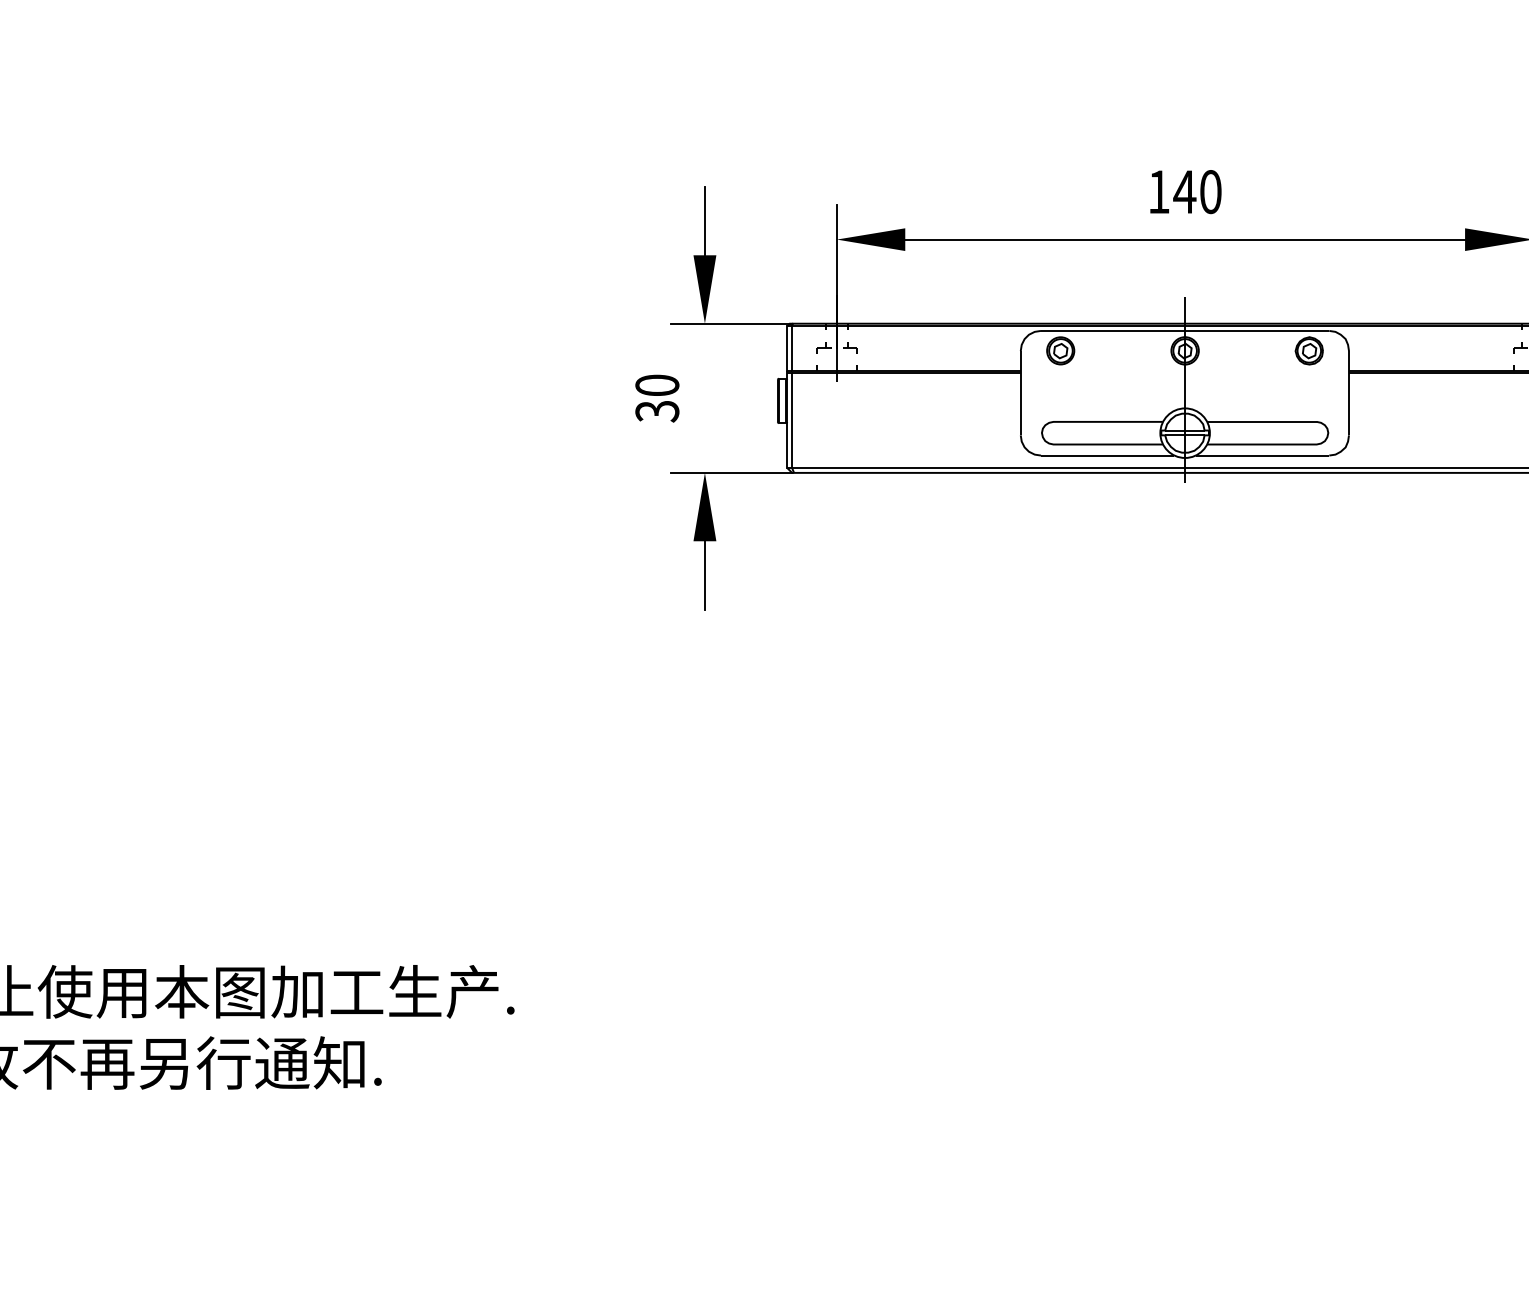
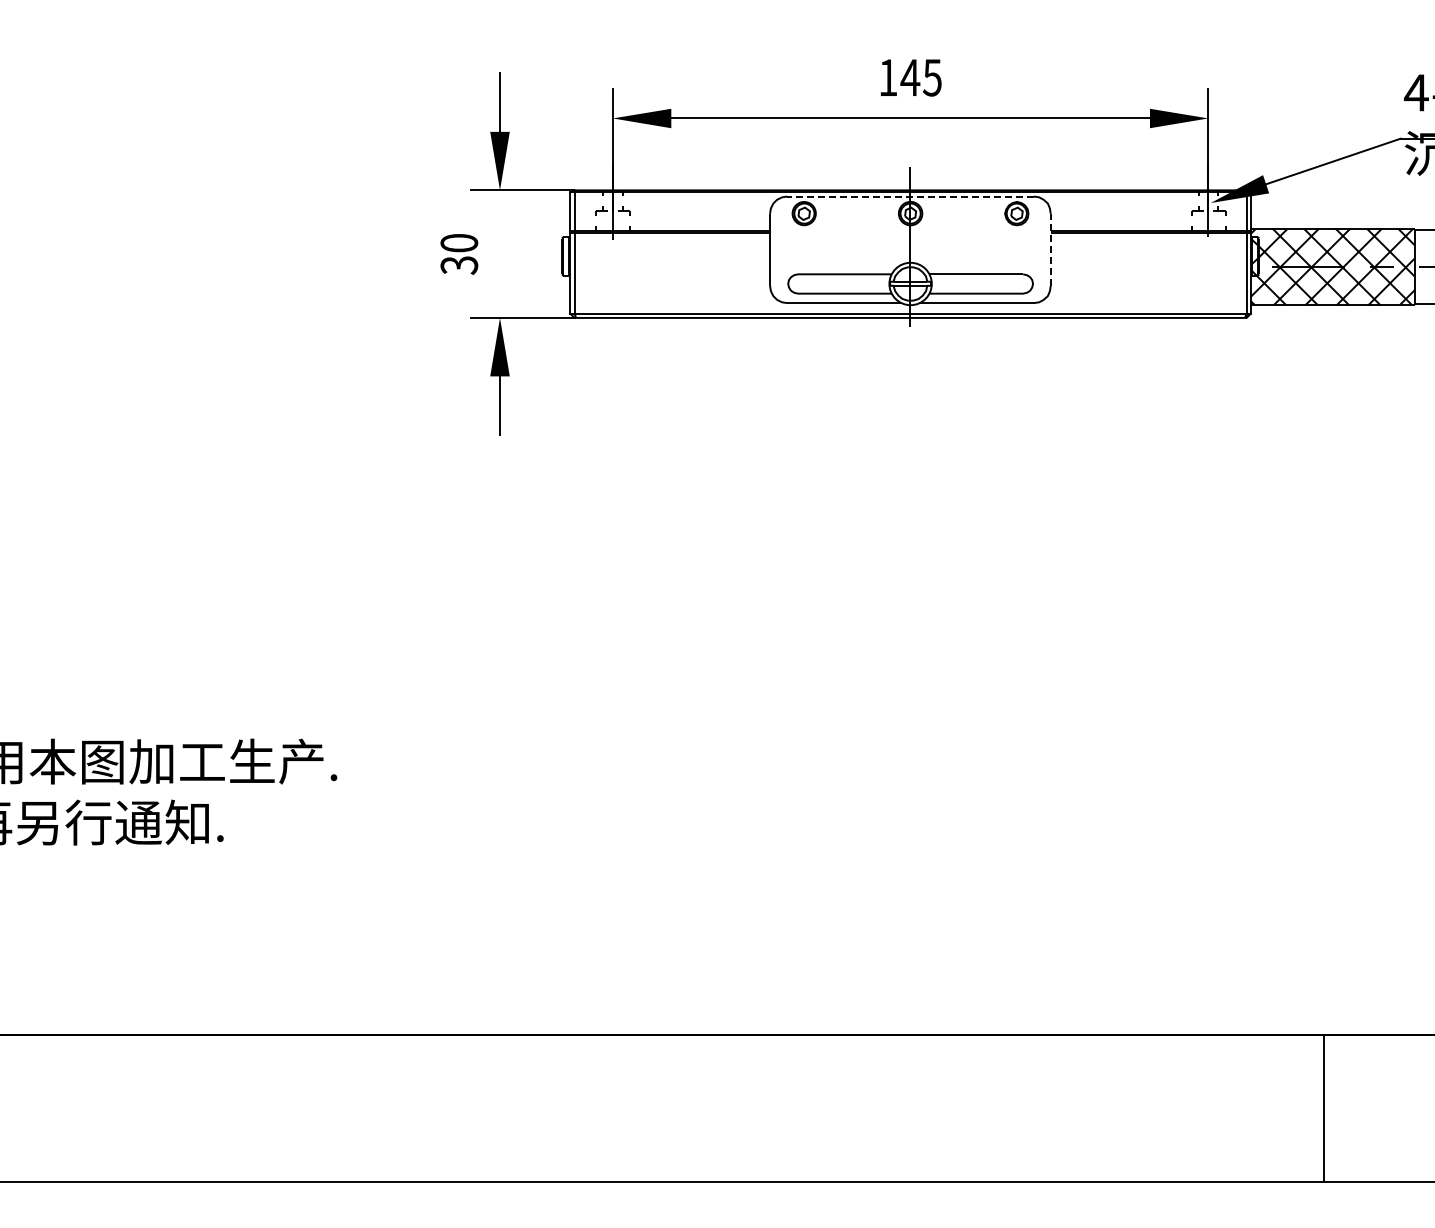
text: (1210, 191) -> (932, 77), 140 -> 145
line: (1184, 330) -> (910, 196), solid -> dashed
line: (1348, 392) -> (1050, 249), solid -> dashed

